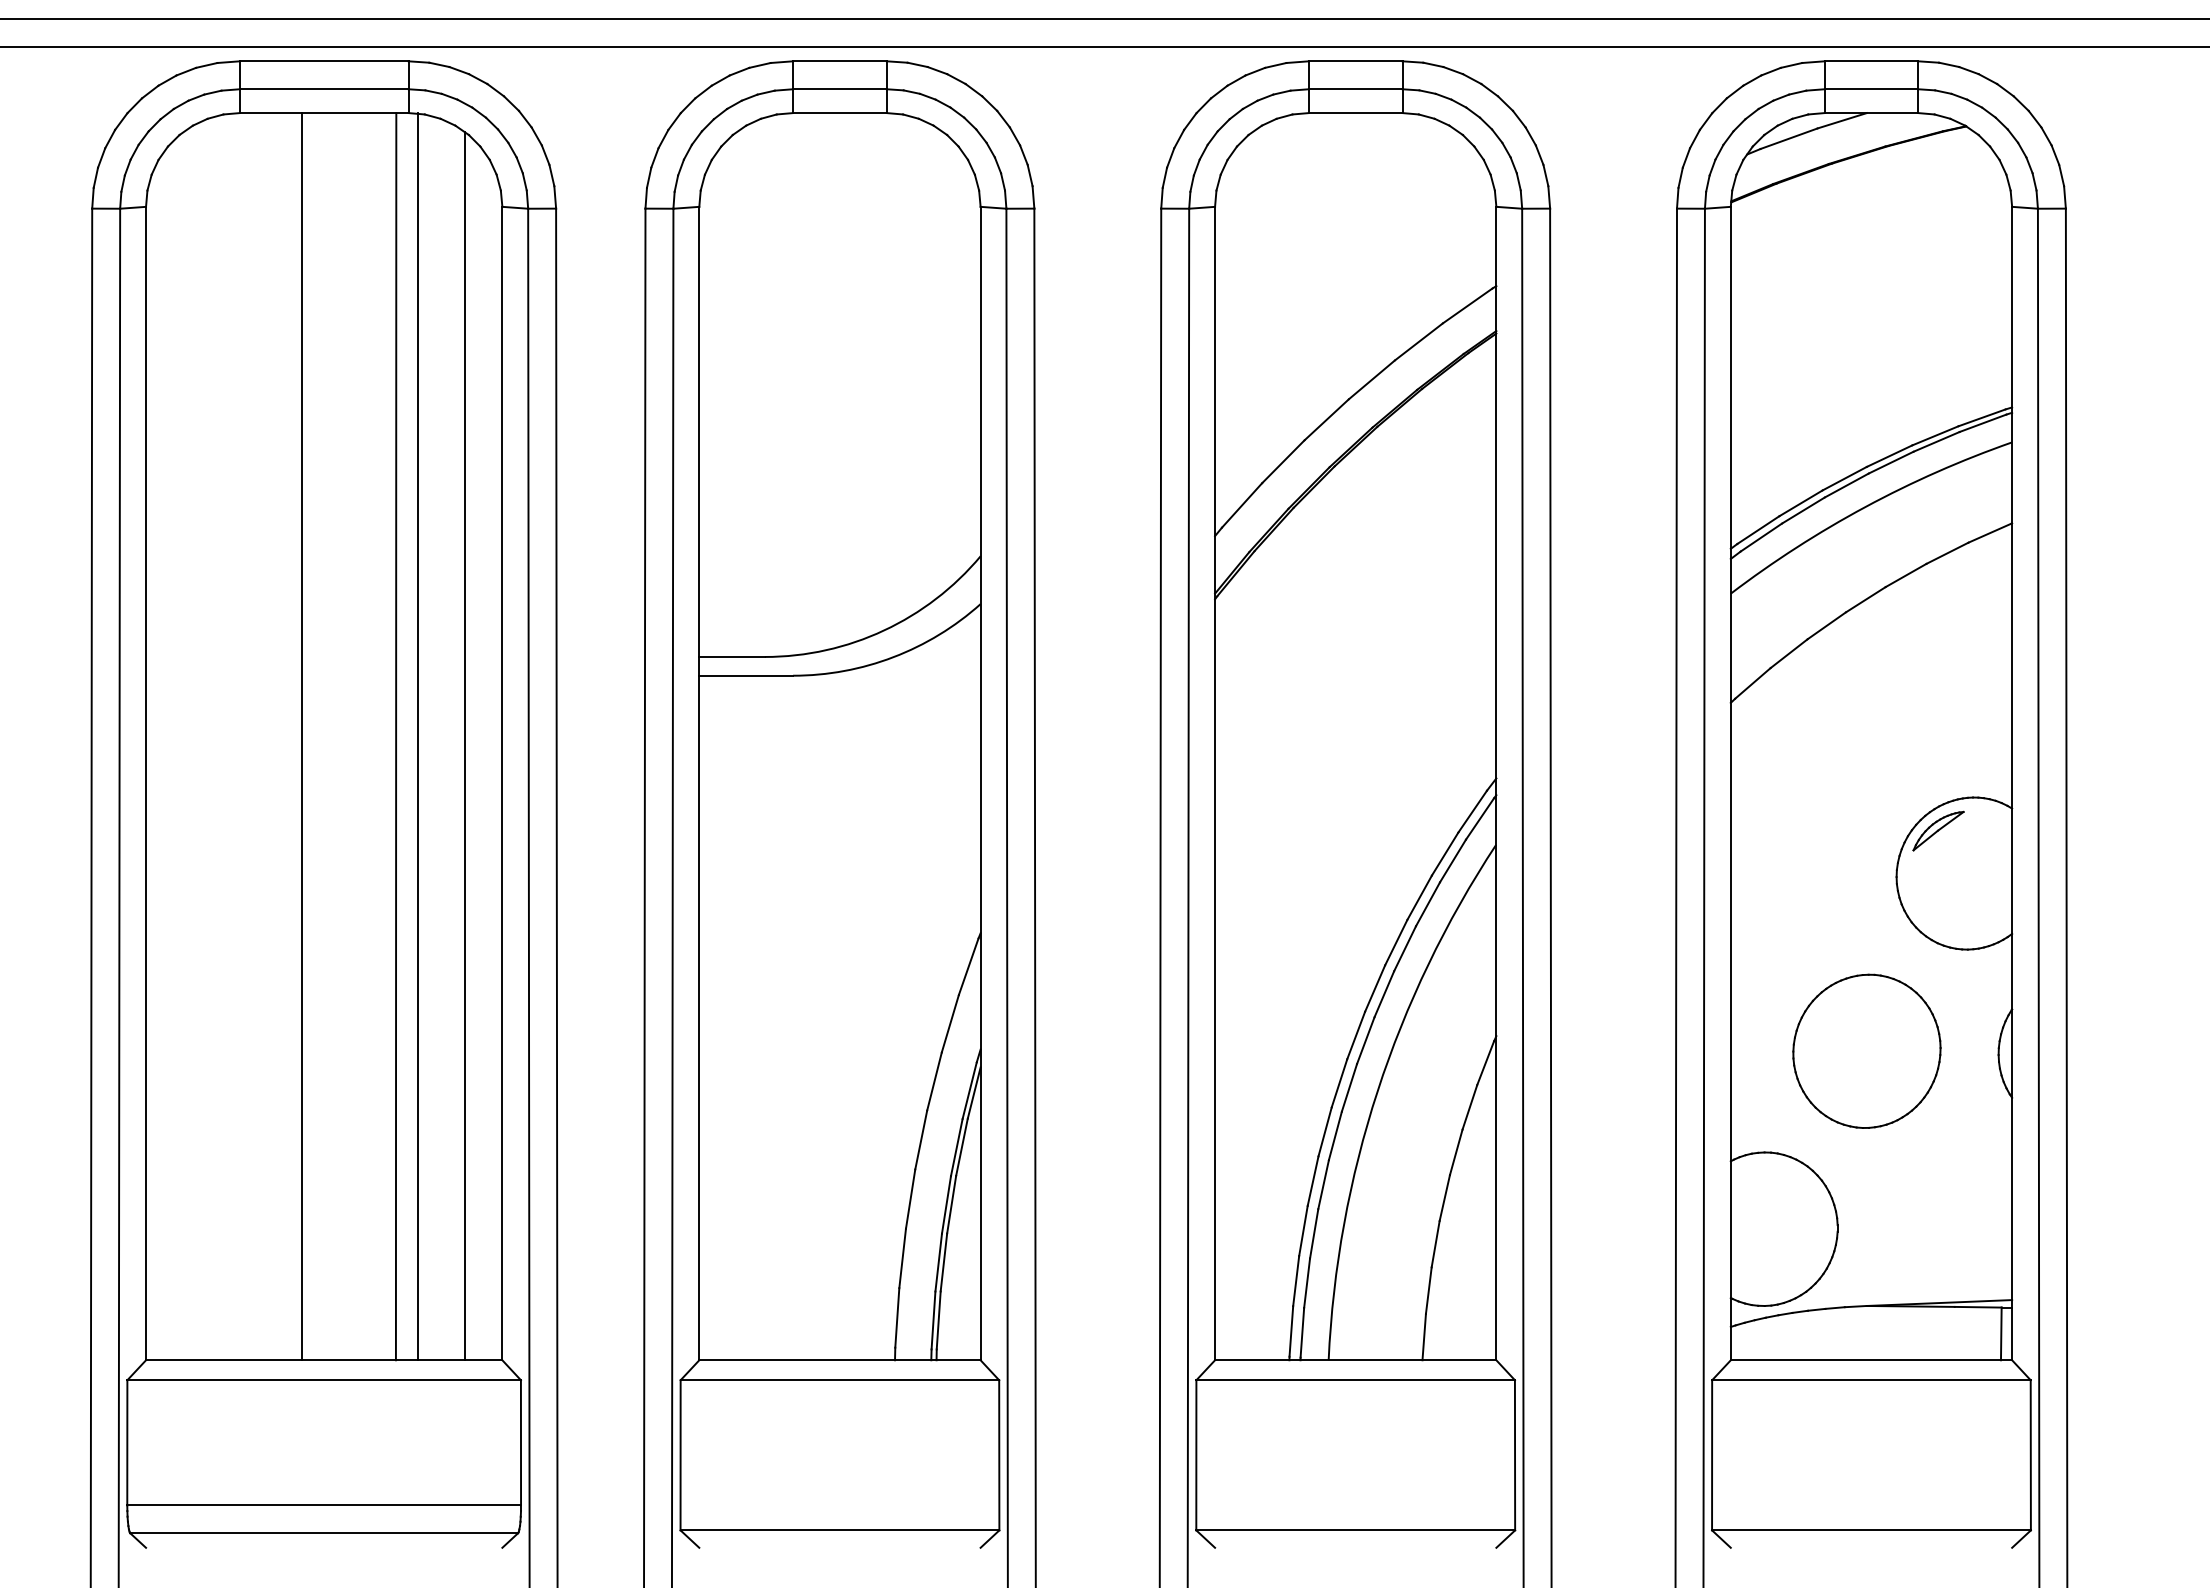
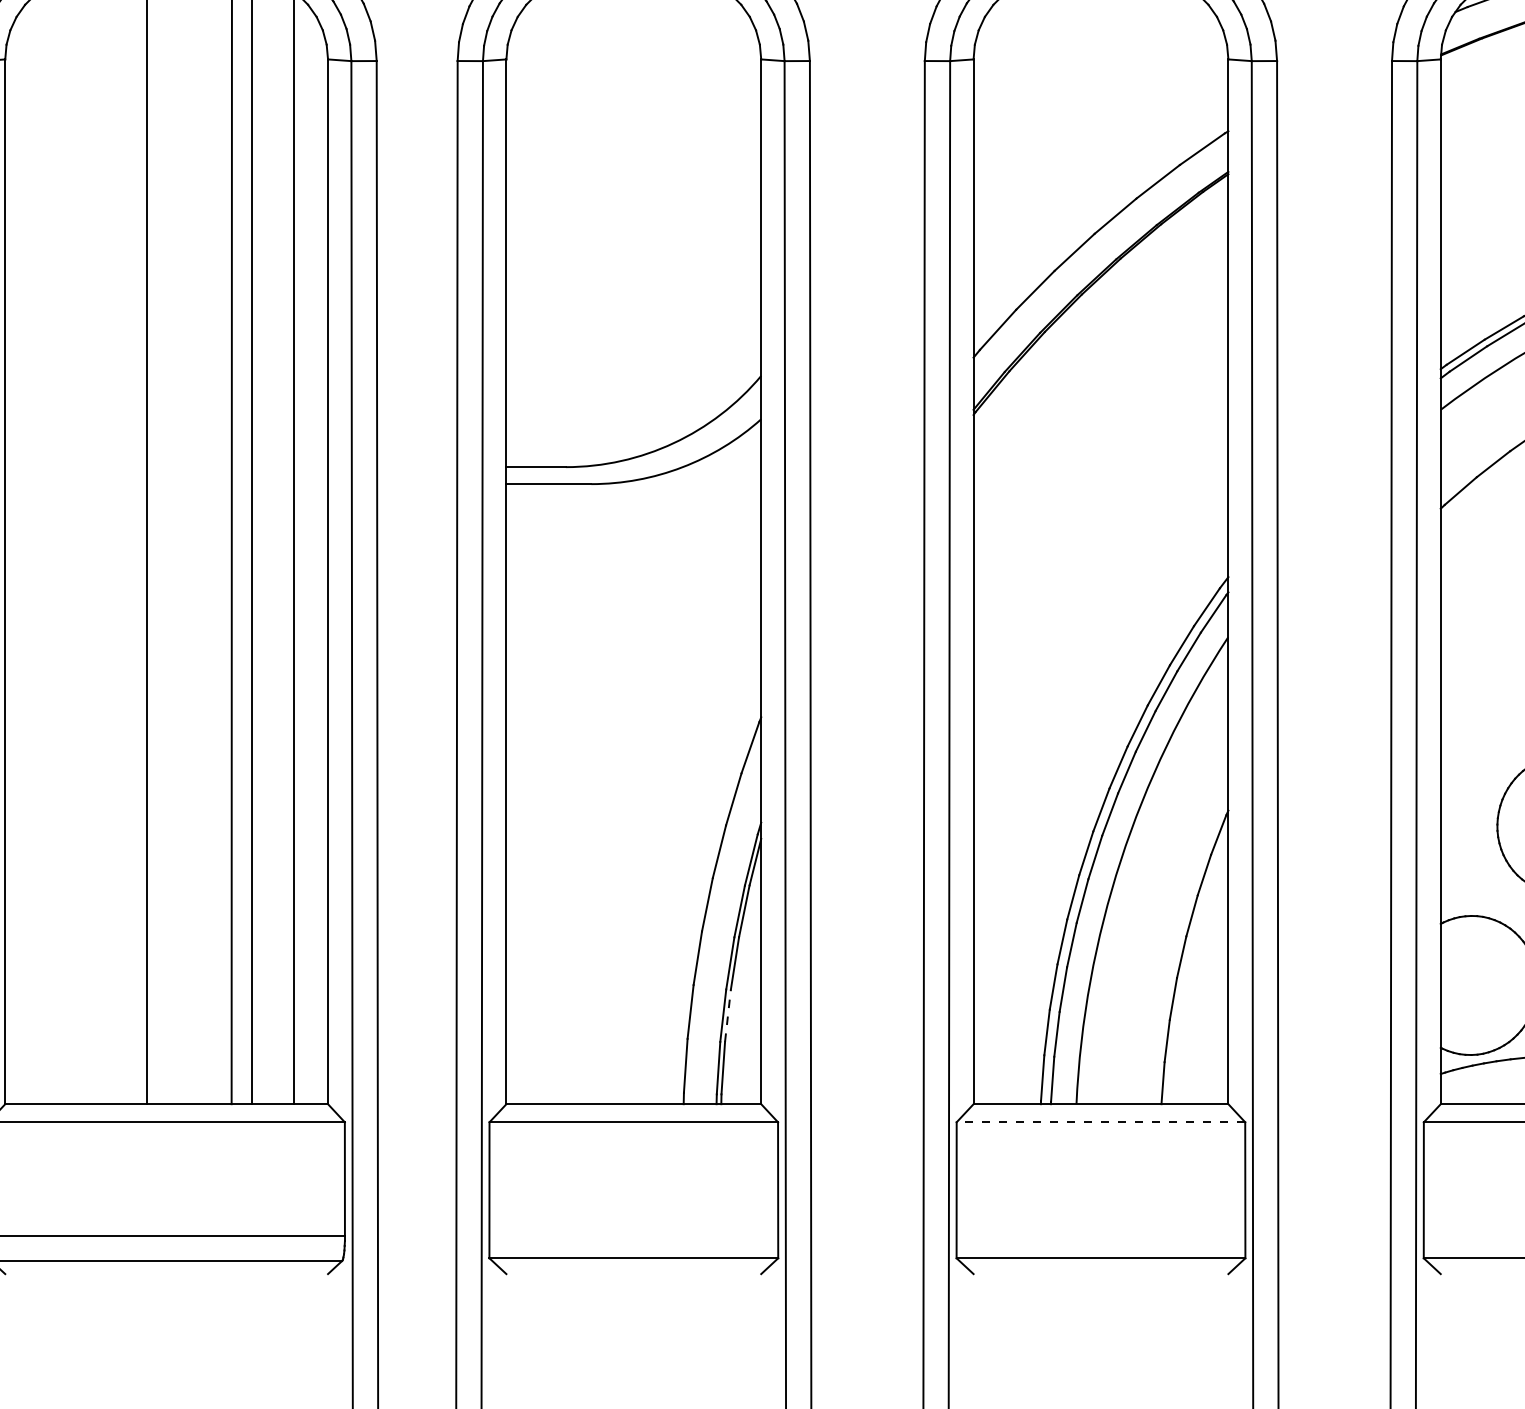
line: (943, 1262) -> (727, 1015), solid -> dashed
line: (1355, 1380) -> (1100, 1122), solid -> dashed

